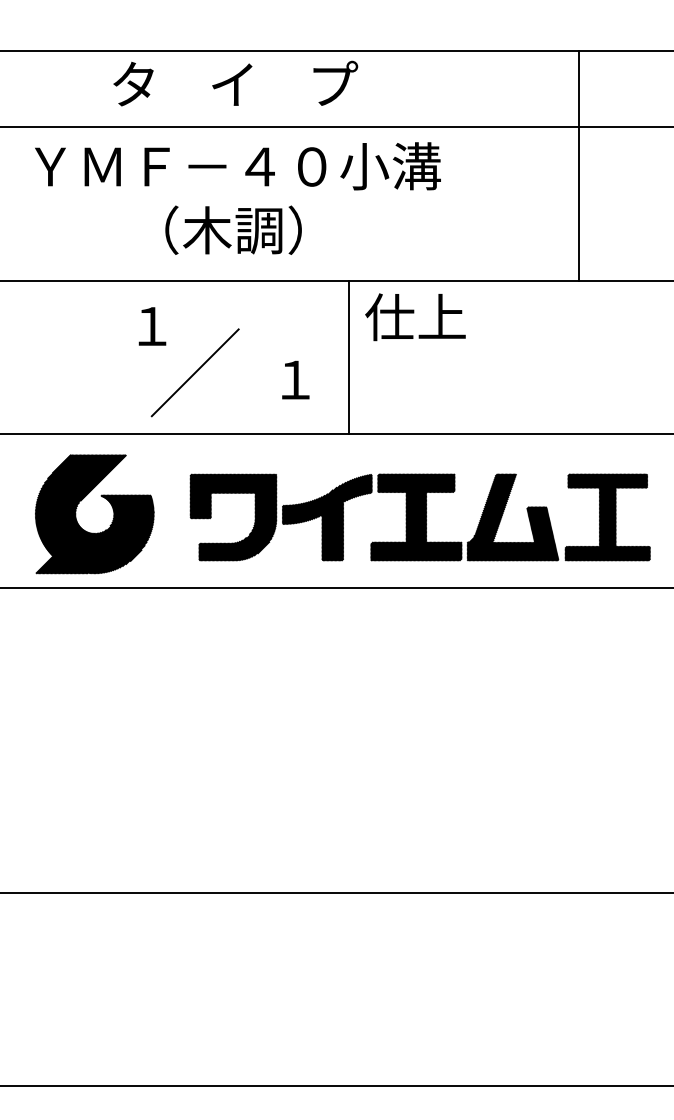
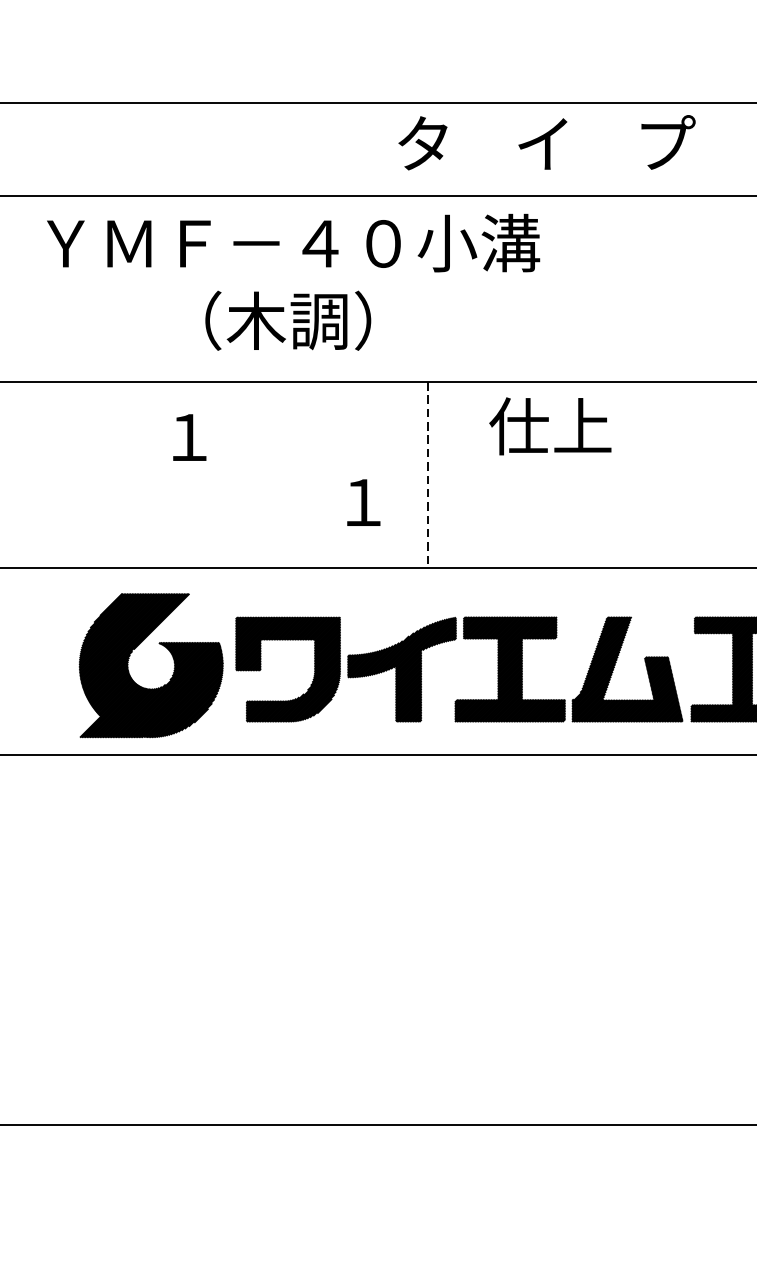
text: (235, 83) -> (546, 142), moved
line: (578, 165) -> (707, 242), removed
text: (415, 317) -> (550, 426), moved
line: (348, 357) -> (427, 475), solid -> dashed
line: (194, 372) -> (240, 493), removed
part: (76, 514) -> (129, 665), moved

